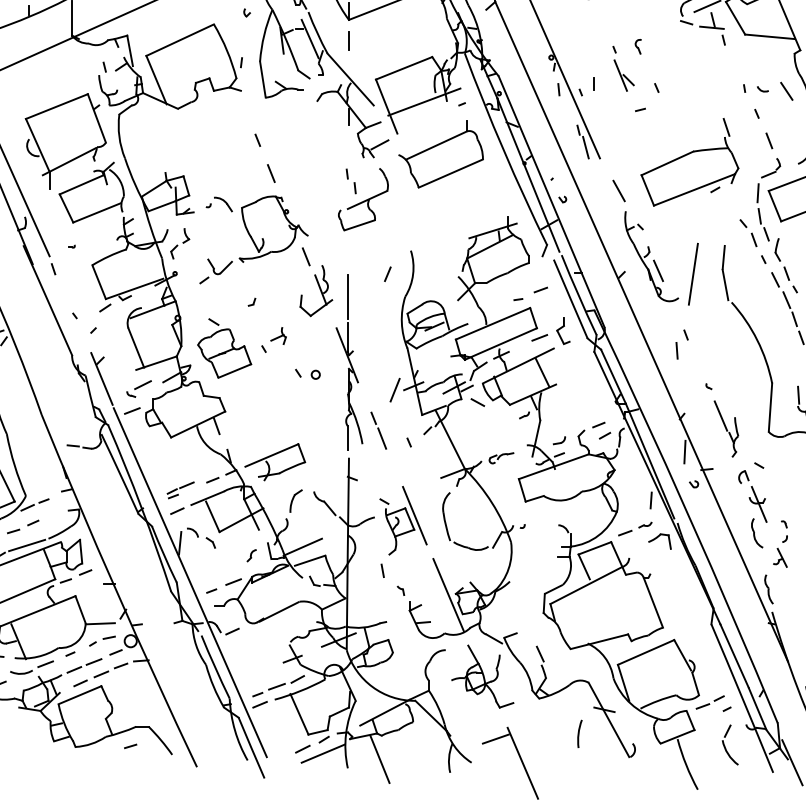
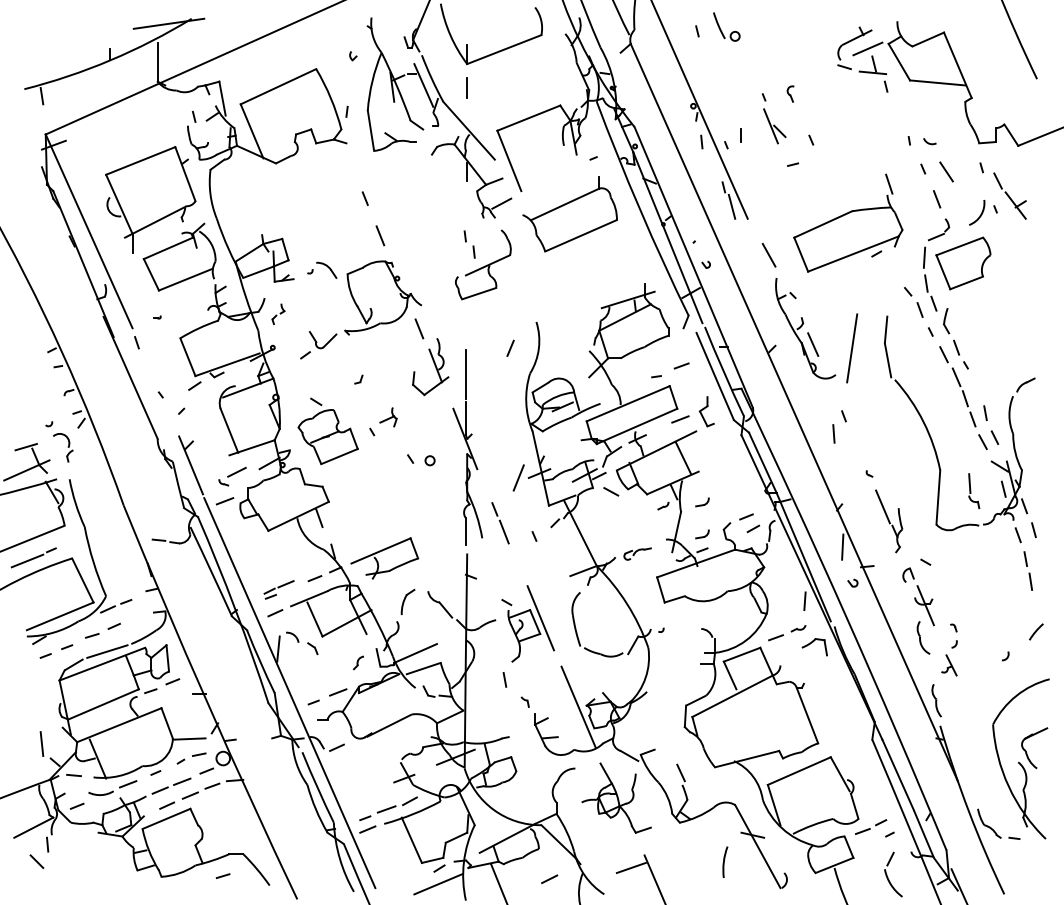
line: (786, 90) -> (946, 171), moved
line: (424, 101) -> (551, 155), removed
part: (180, 243) -> (278, 313), size x0.6
part: (559, 412) -> (702, 502), added
line: (302, 749) -> (549, 879), moved

